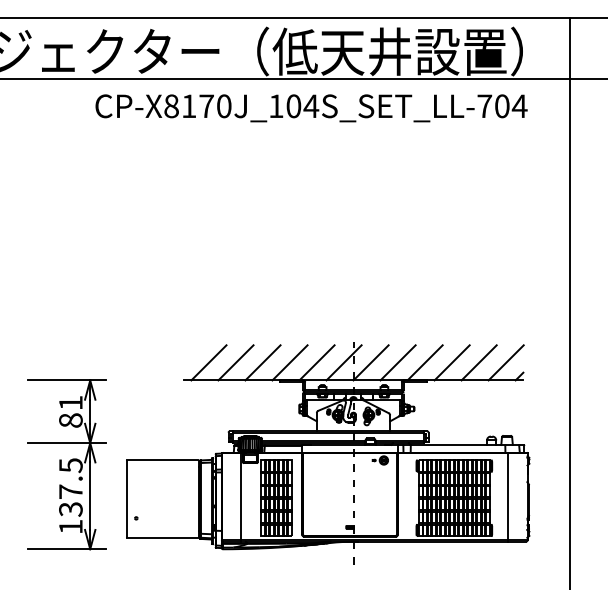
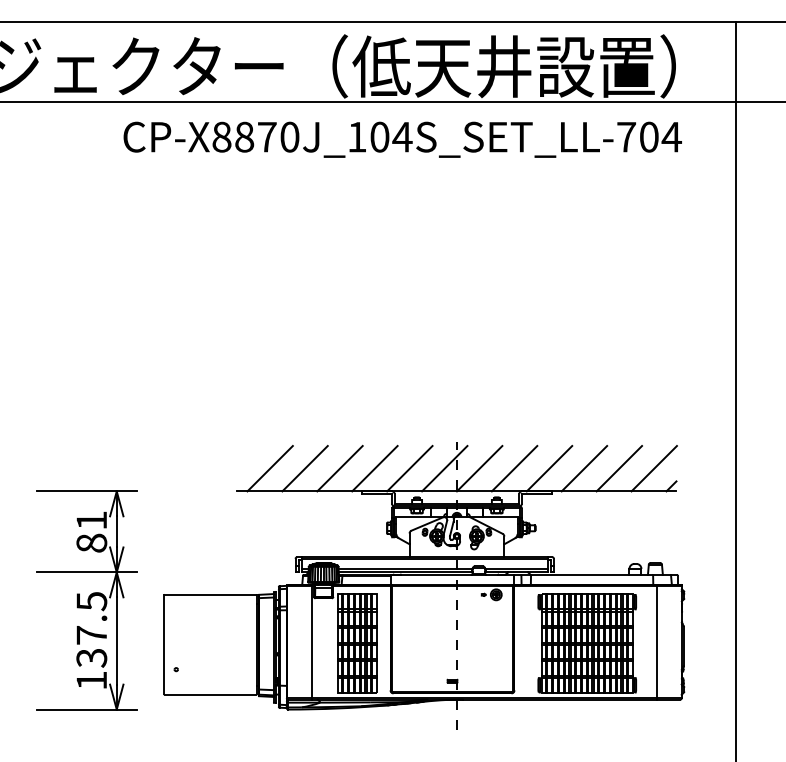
text: (189, 106) -> (245, 137), CP-X8170J_104S_SET_LL-704 -> CP-X8870J_104S_SET_LL-704

